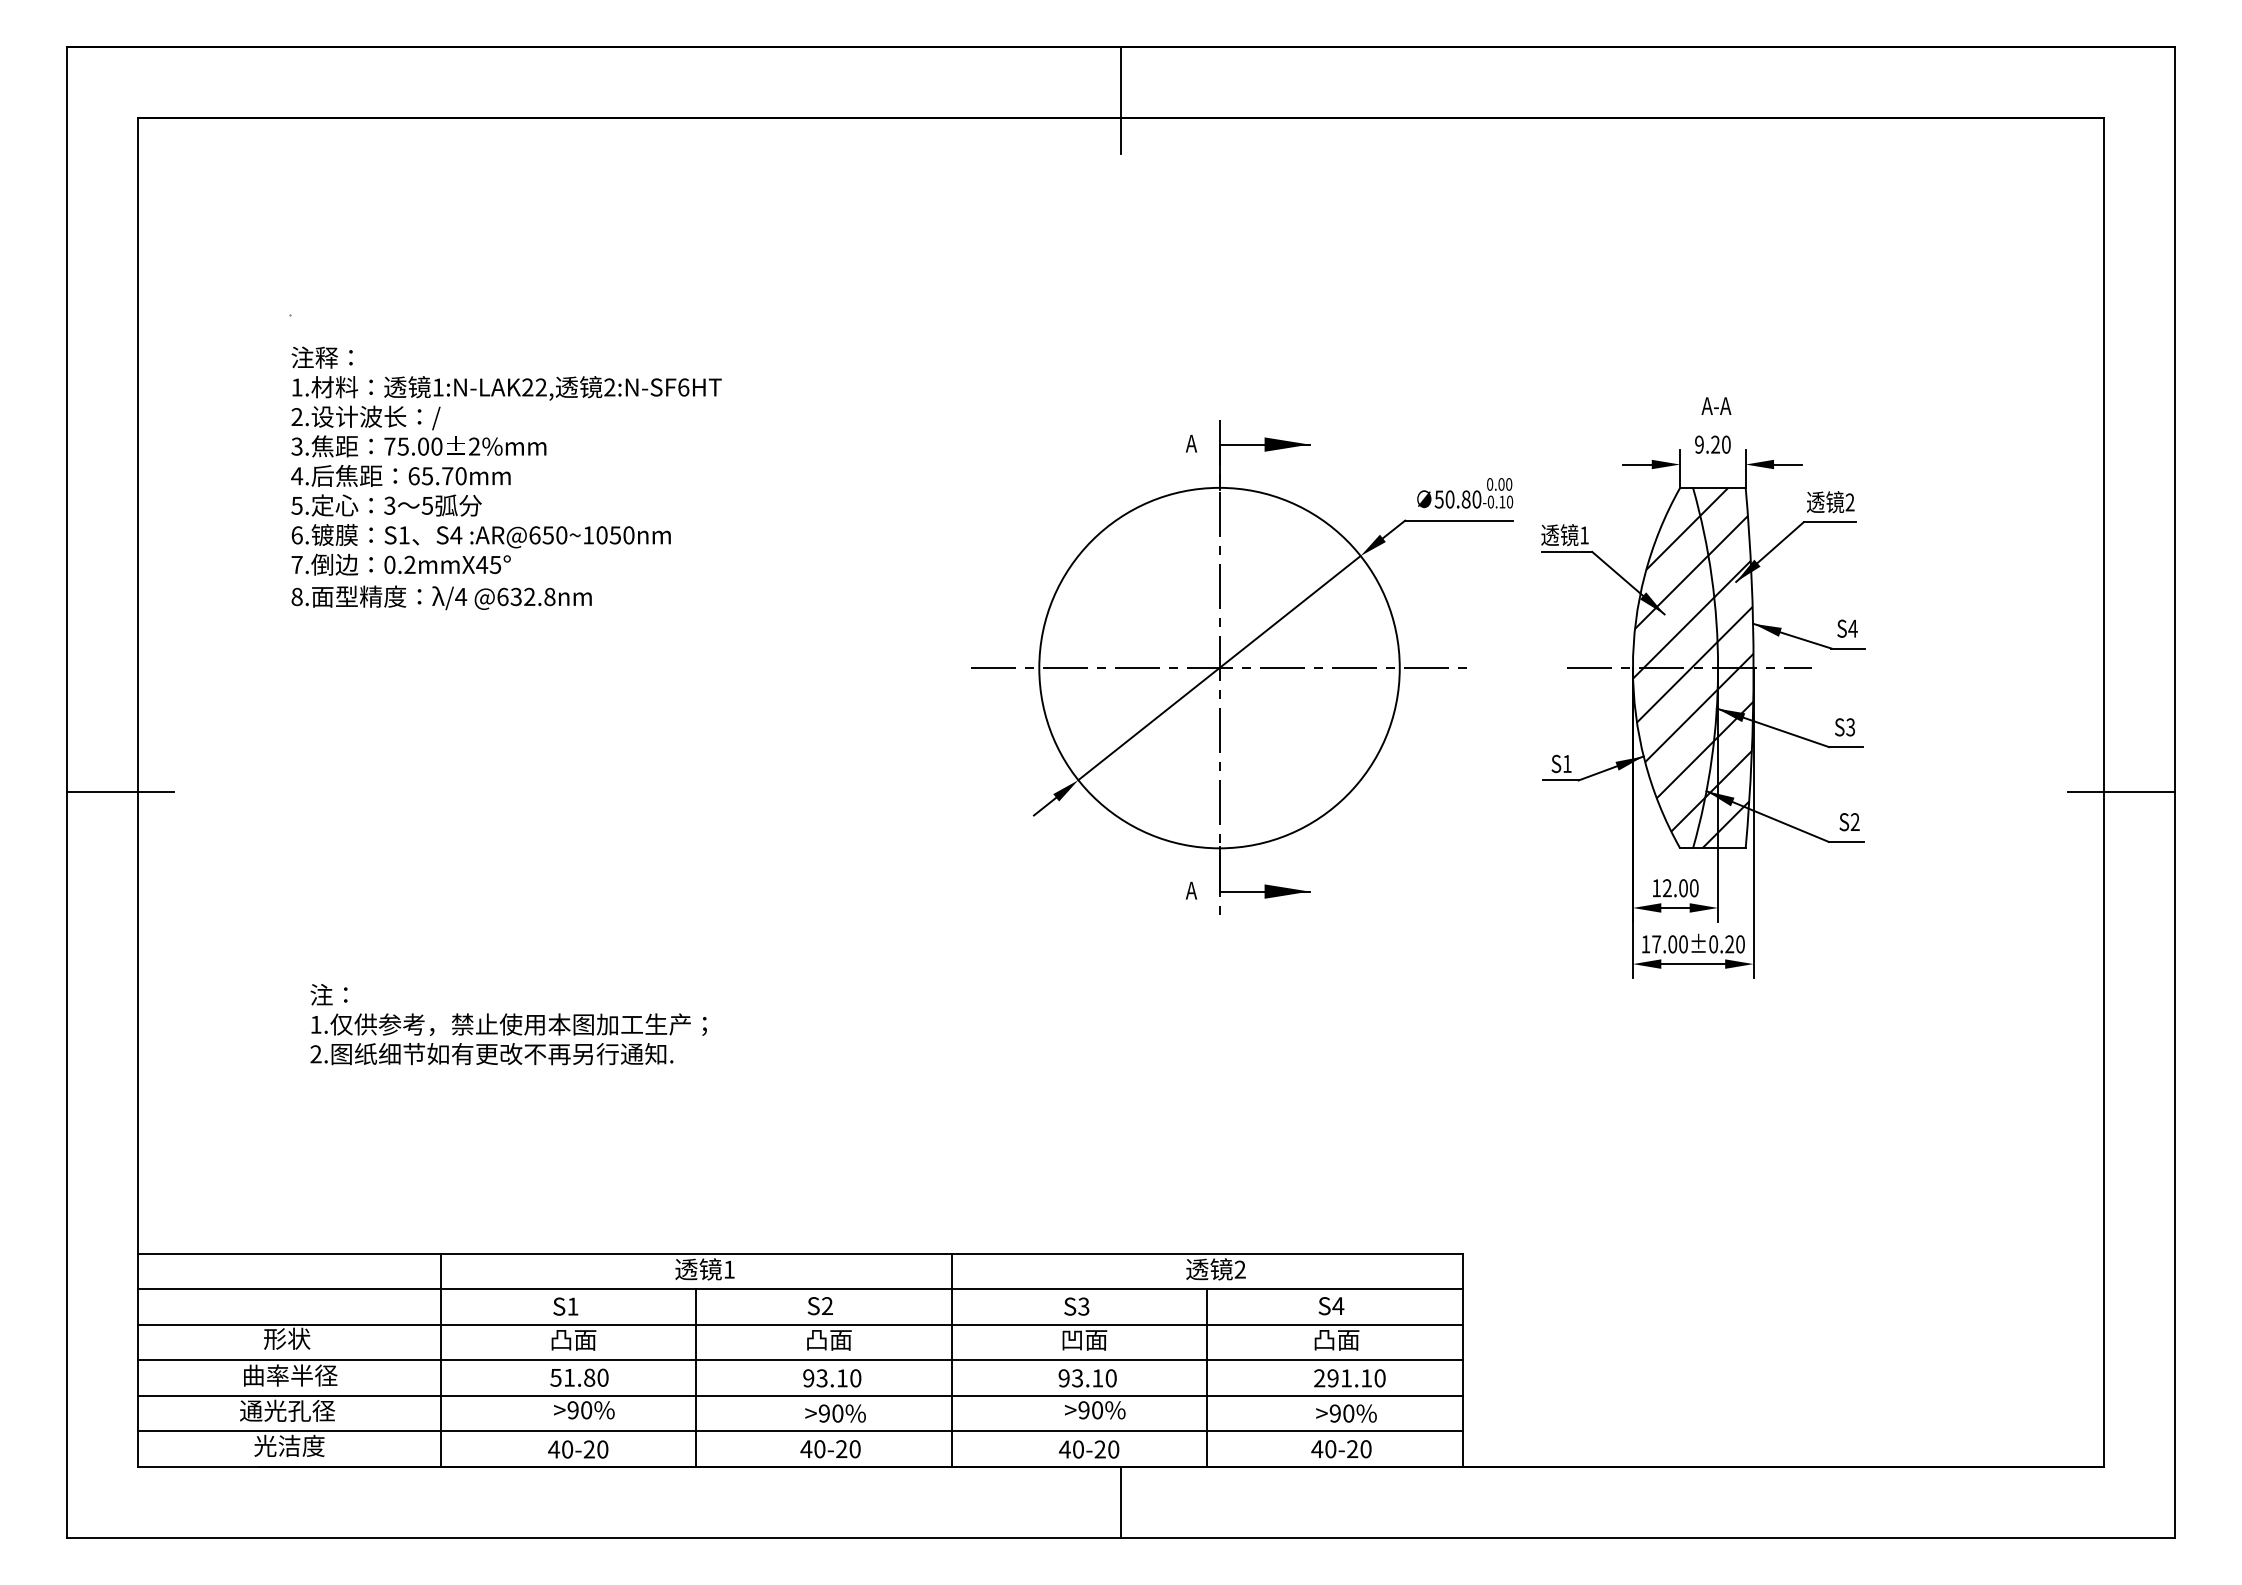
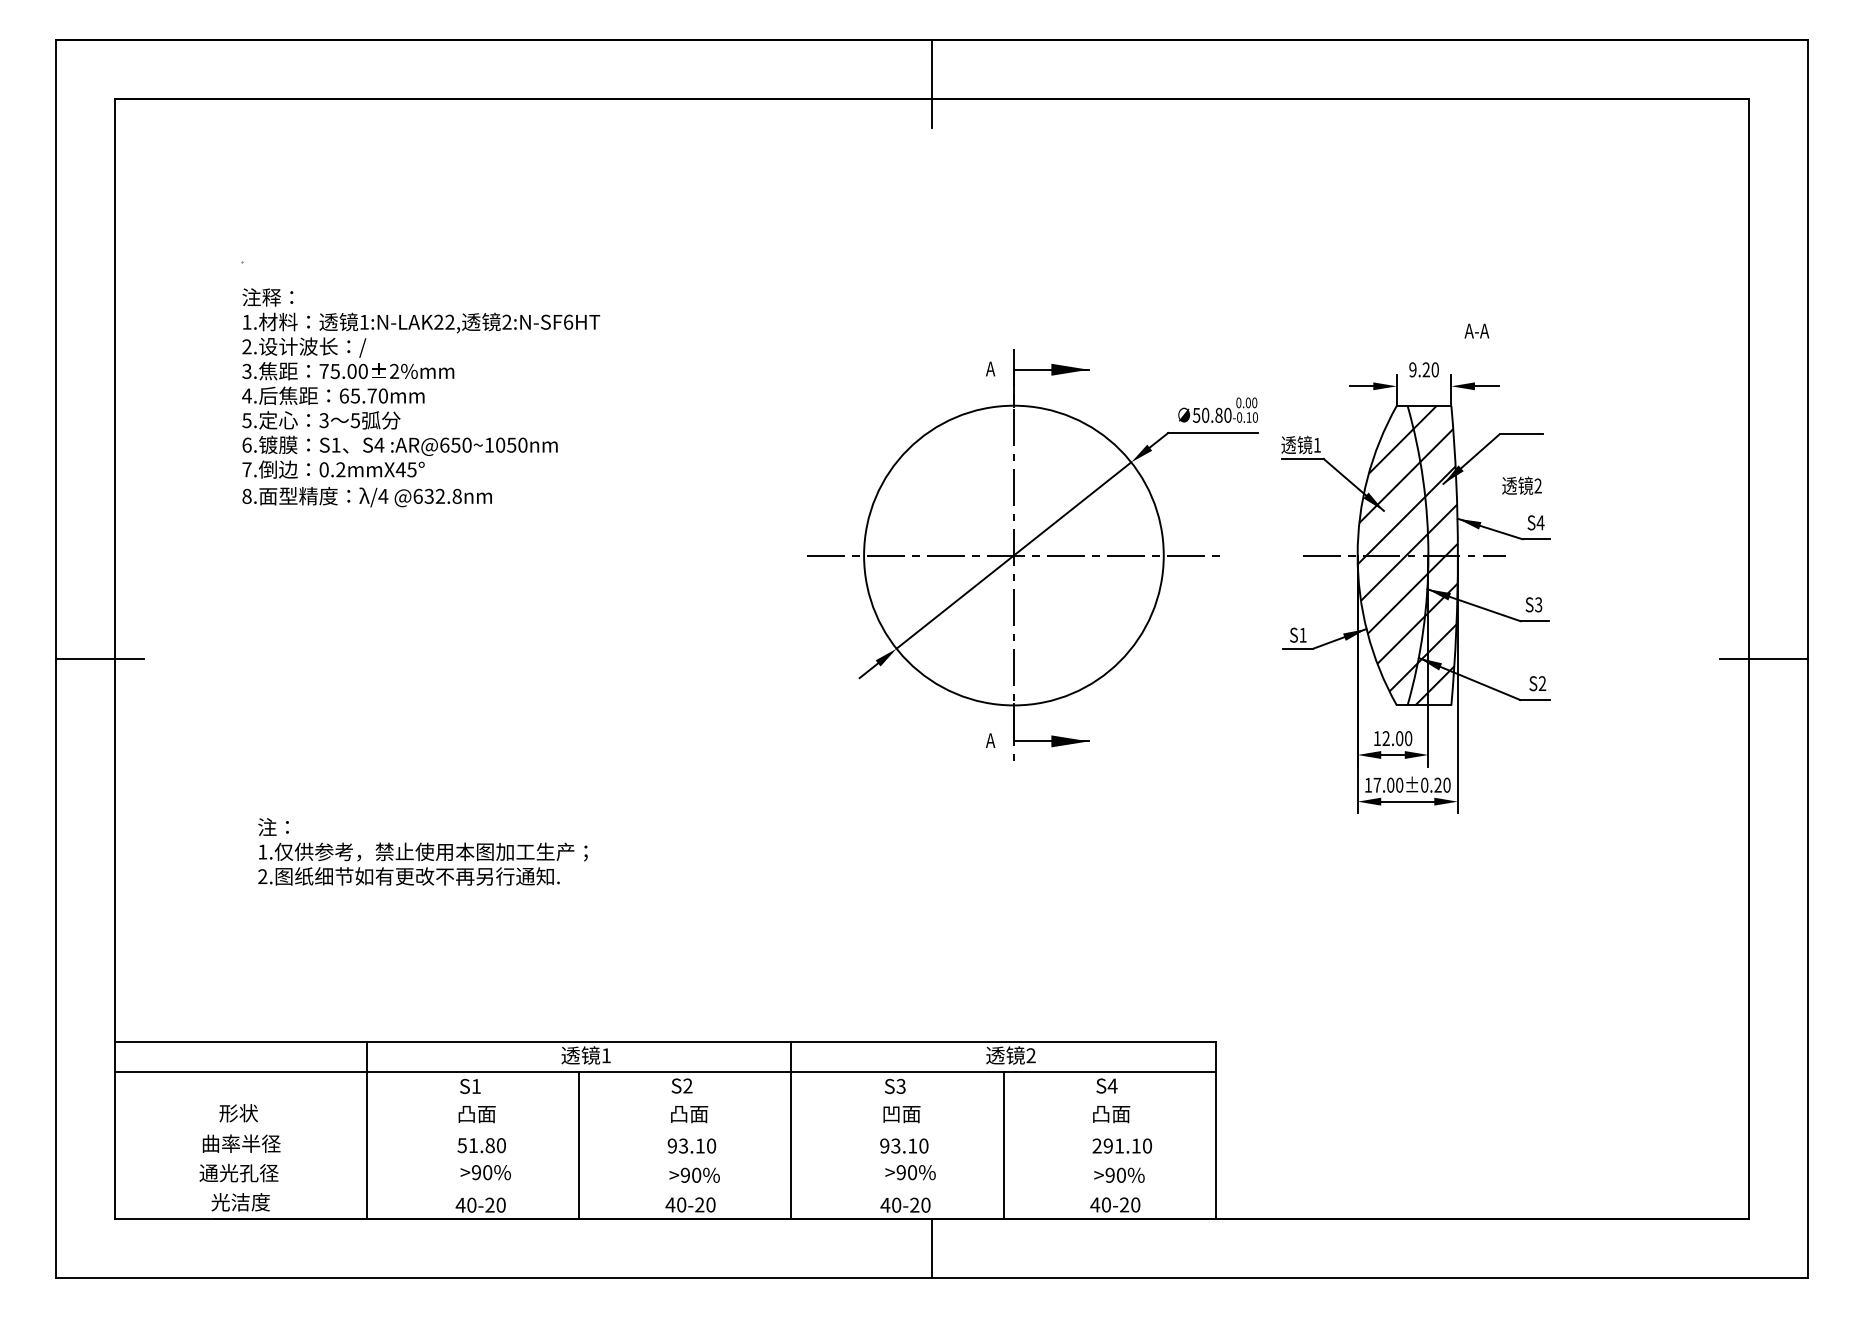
text: (1716, 405) -> (1476, 330), moved
text: (1830, 502) -> (1521, 486), moved
line: (800, 1324) -> (665, 1101), removed
line: (800, 1360) -> (665, 1131), removed
line: (800, 1395) -> (665, 1160), removed
line: (800, 1431) -> (665, 1190), removed

